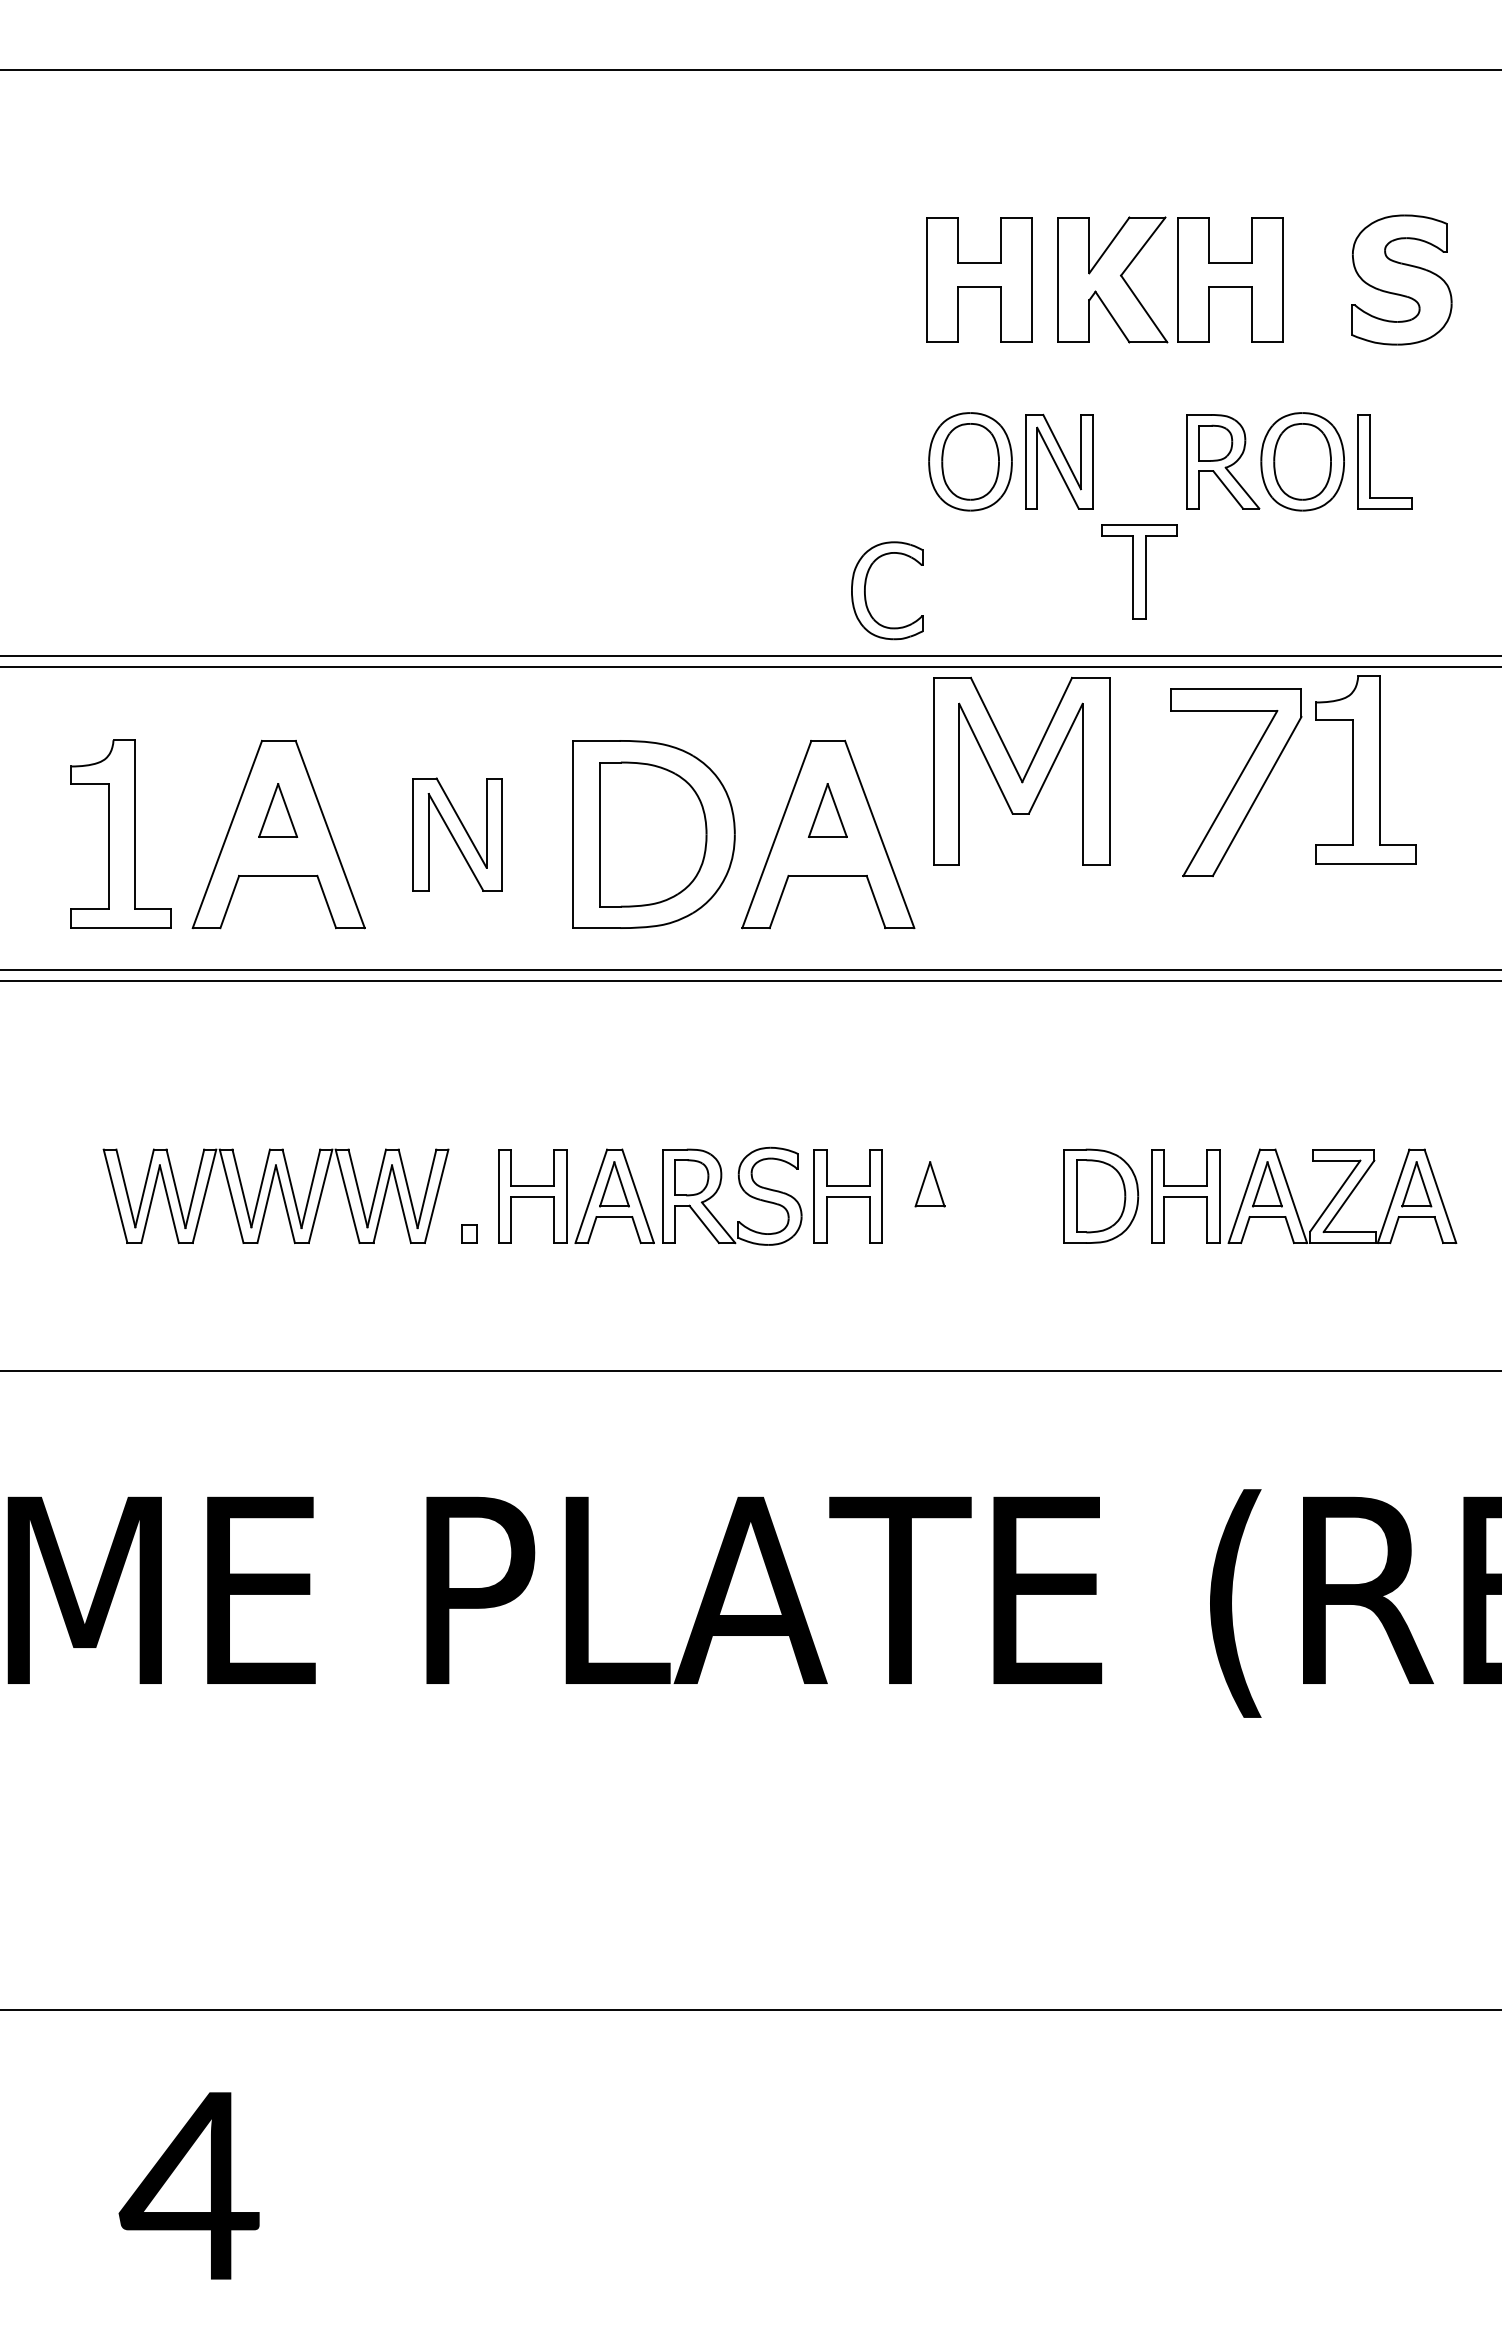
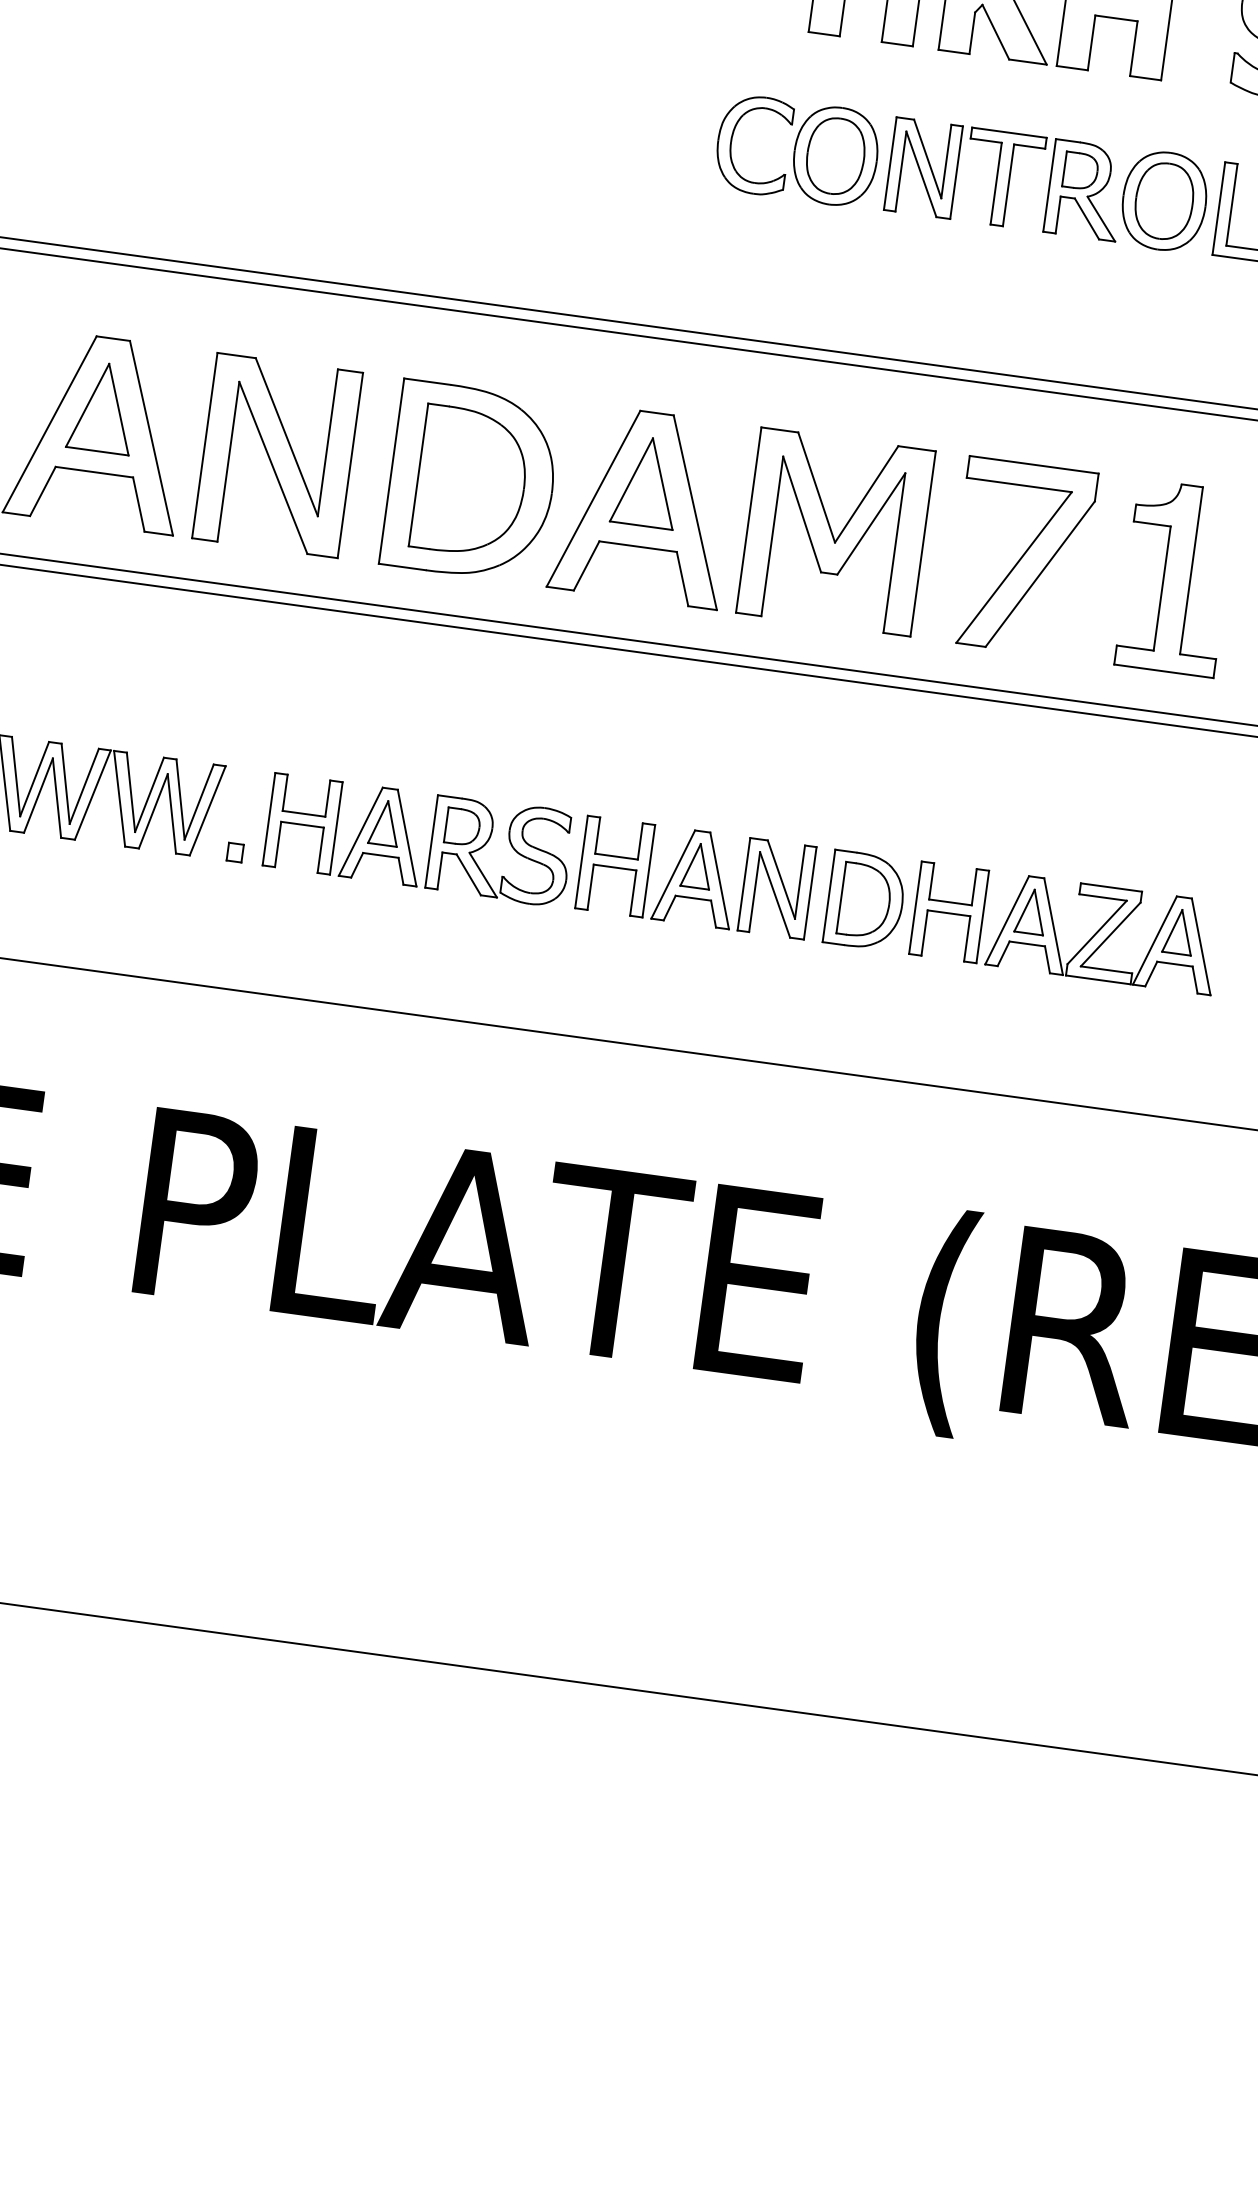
part: (1139, 571) -> (1003, 178), moved
part: (866, 584) -> (733, 135), moved
part: (1365, 769) -> (1176, 577), moved
part: (1021, 770) -> (835, 530), moved
part: (1236, 782) -> (1021, 557), moved
part: (277, 810) -> (102, 407), size x1.67
part: (827, 810) -> (646, 481), size x1.67
part: (457, 834) -> (277, 455), size x1.67
part: (977, 1196) -> (743, 884), added

